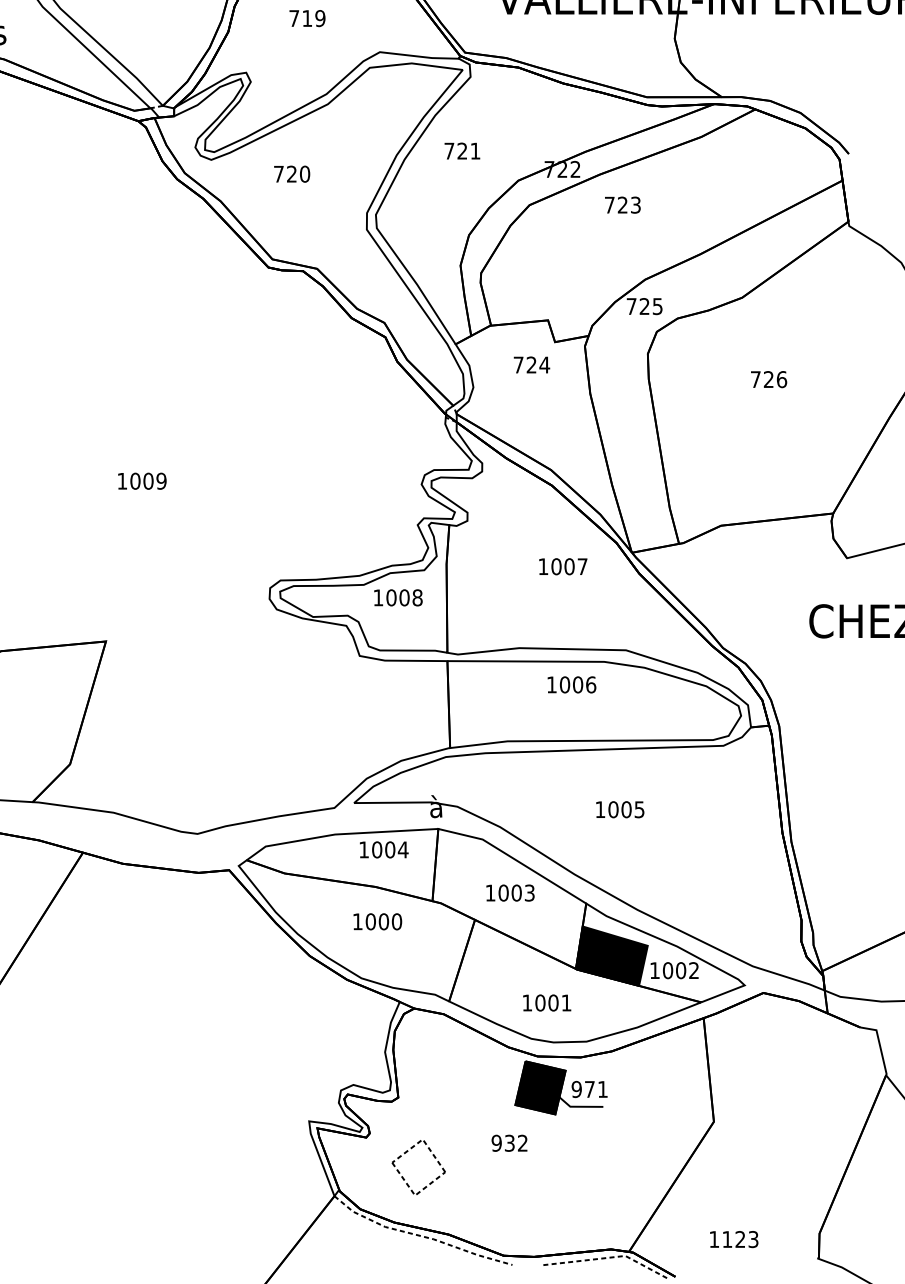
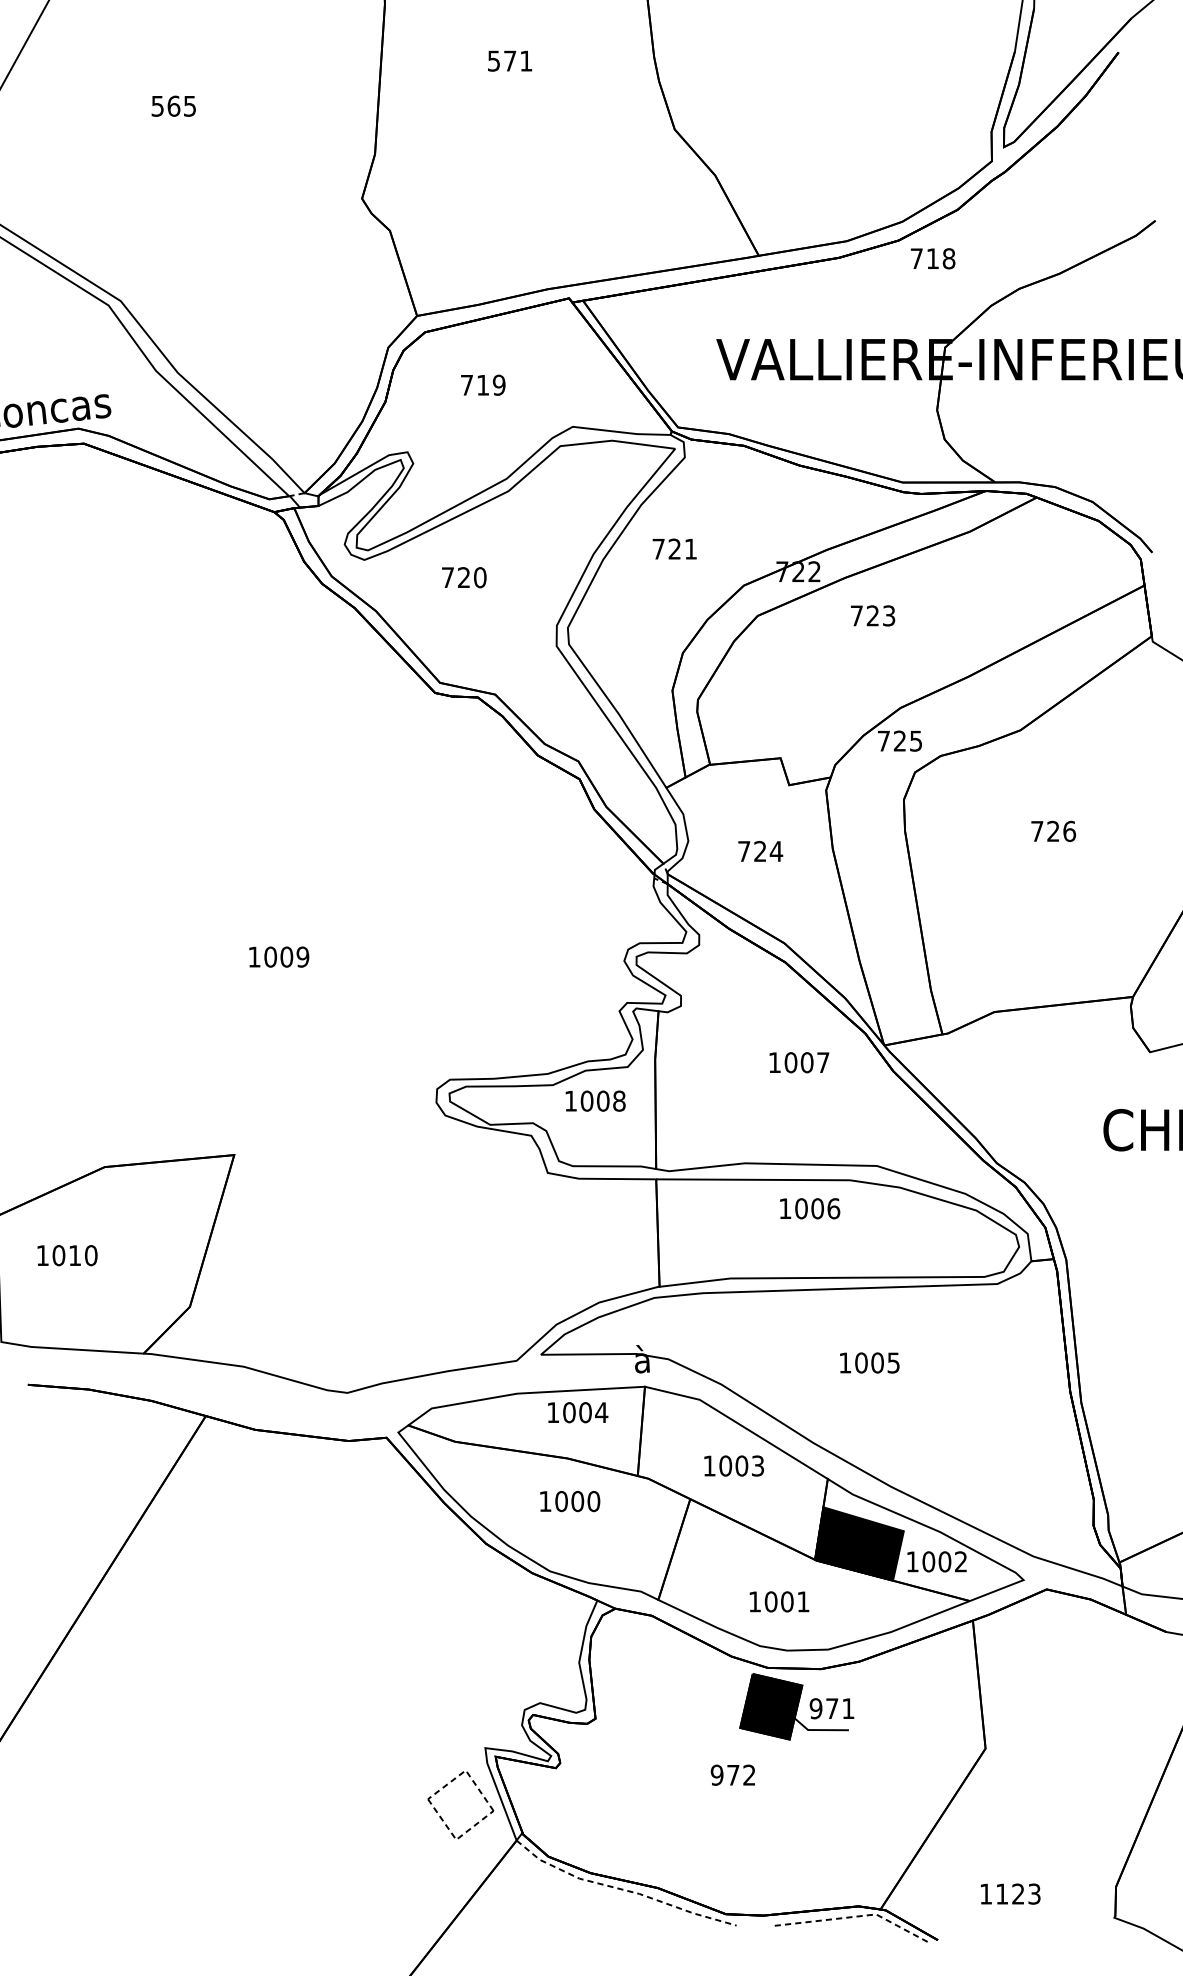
text: (531, 364) -> (760, 850), moved
text: (509, 1142) -> (733, 1774), 932 -> 972
part: (403, 1176) -> (441, 1816), moved

